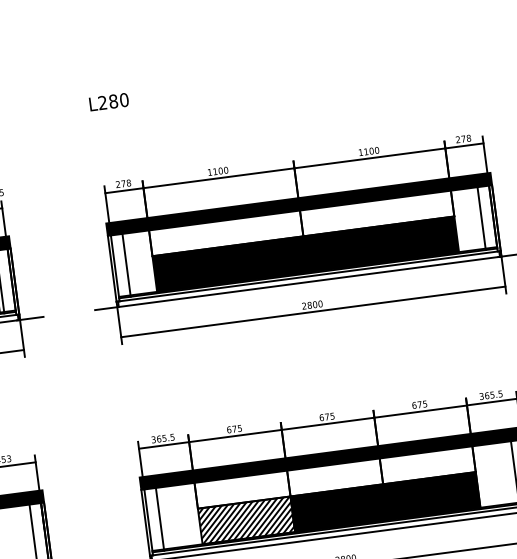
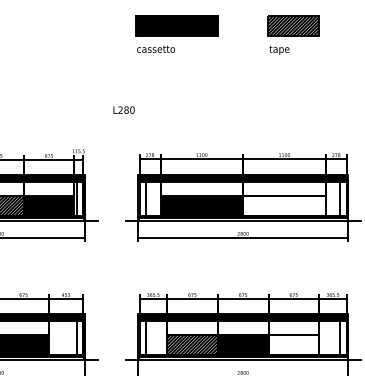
text: (107, 100) -> (123, 109), moved
fill: (381, 243) -> (284, 205), removed
fill: (430, 495) -> (293, 344), removed

